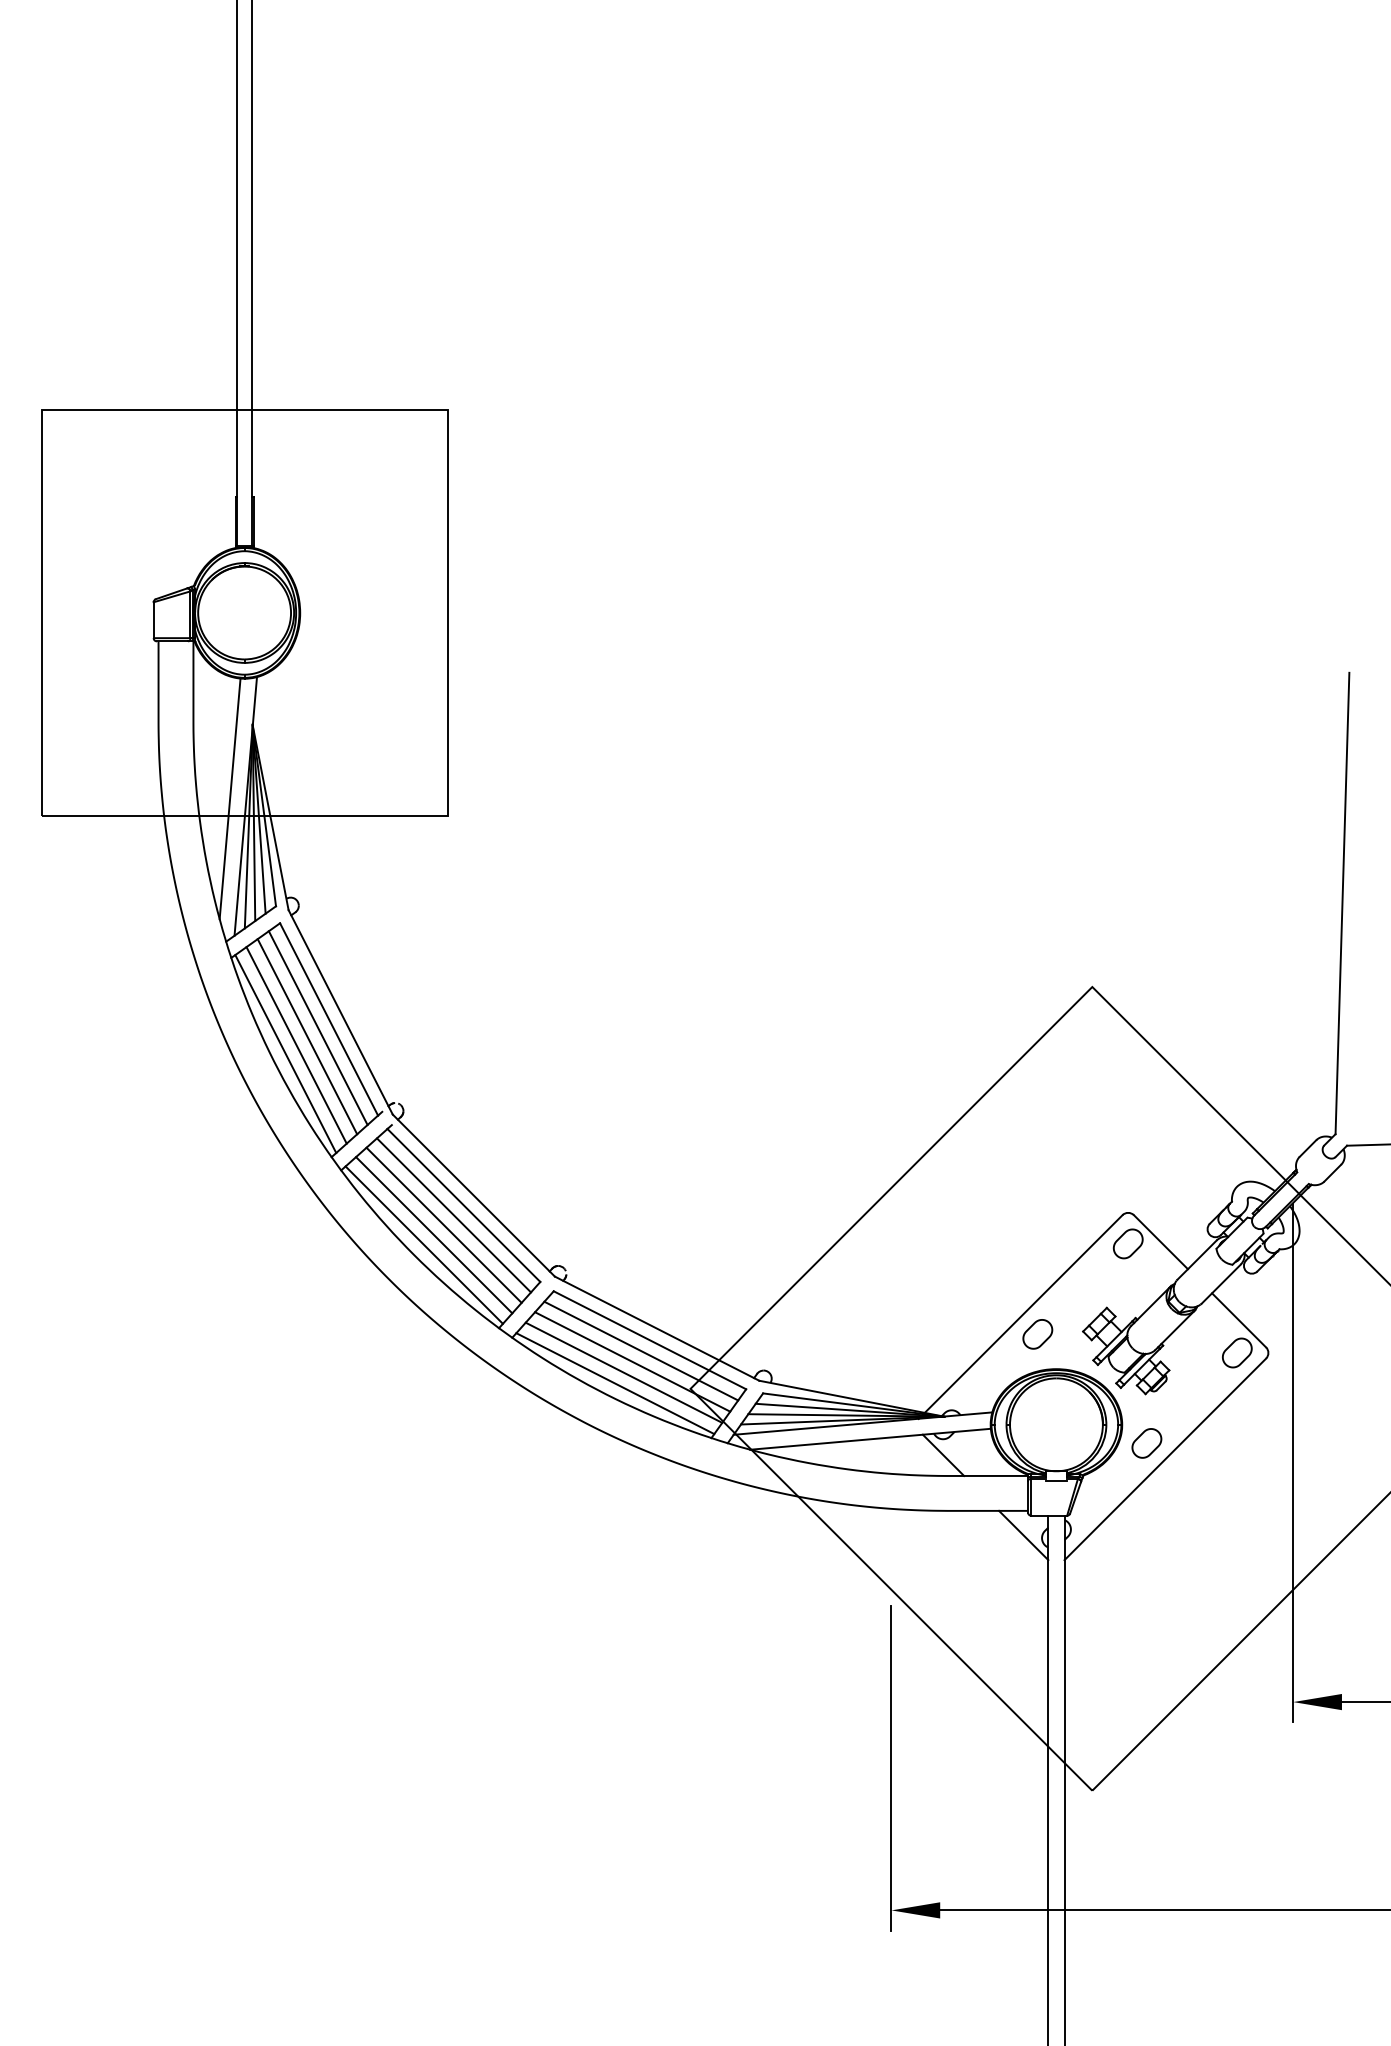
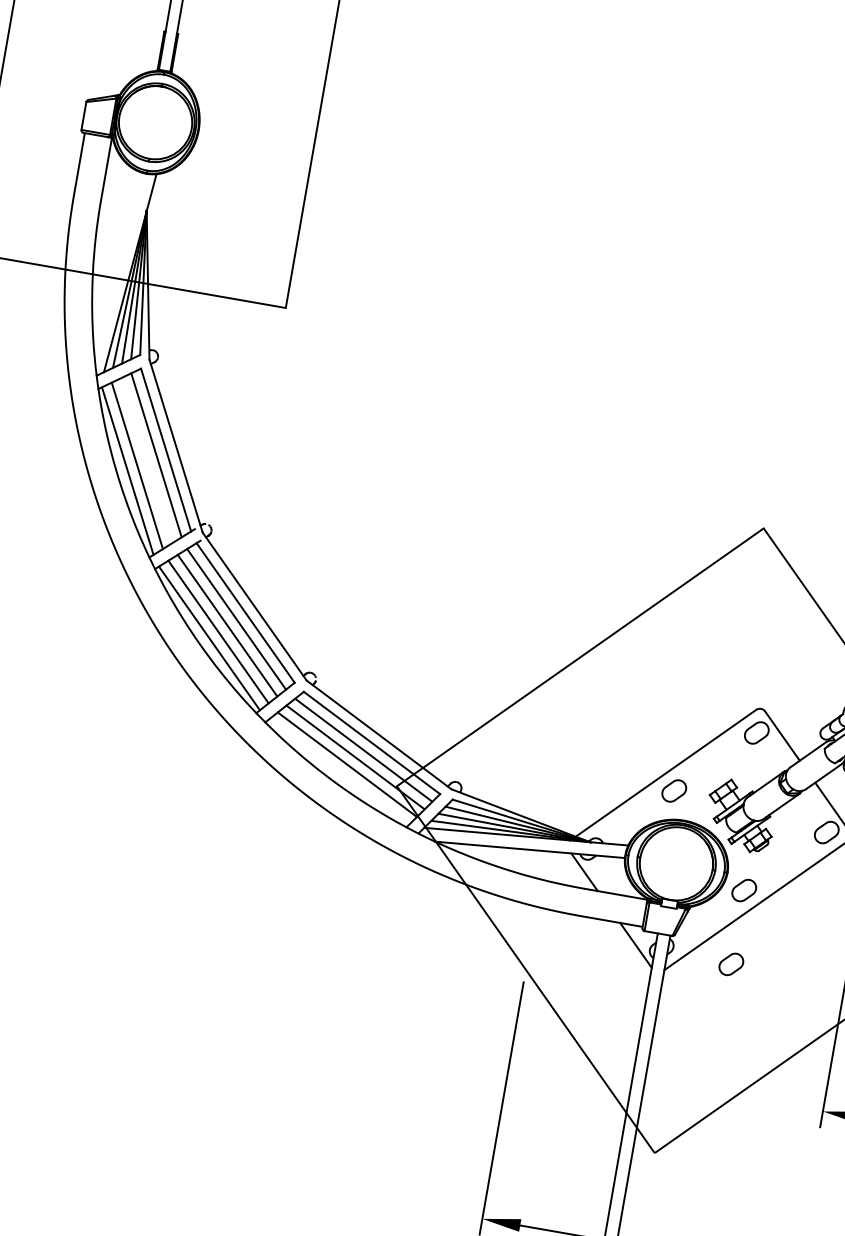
line: (229, 798) -> (118, 264), removed
line: (307, 1036) -> (147, 460), removed
line: (615, 1383) -> (339, 771), removed
part: (1146, 1538) -> (731, 964), added

